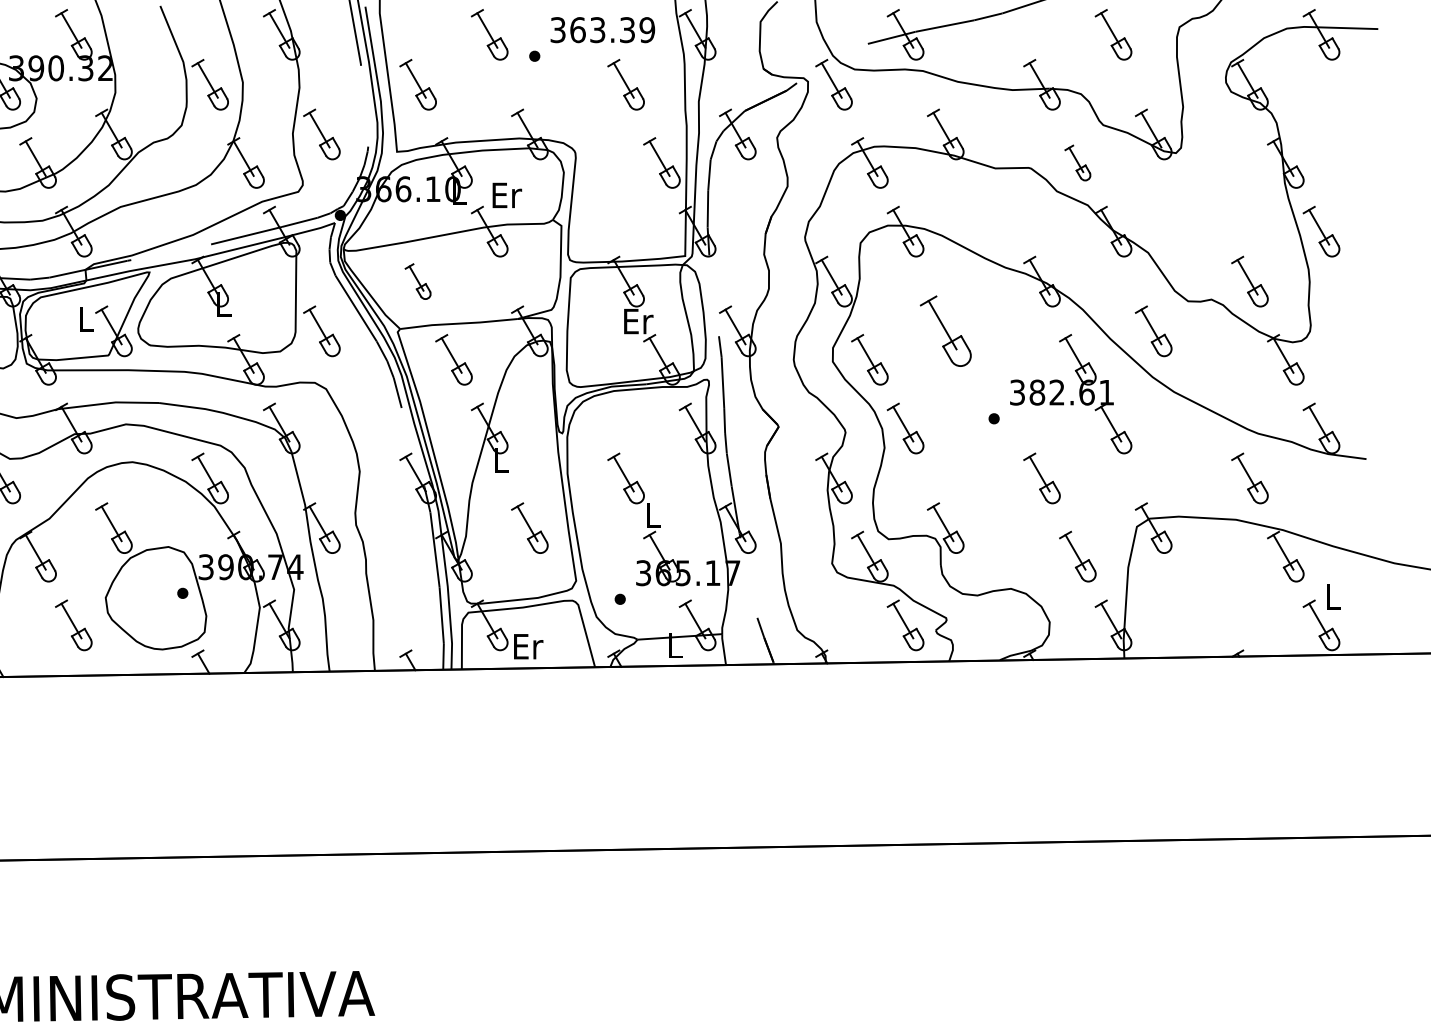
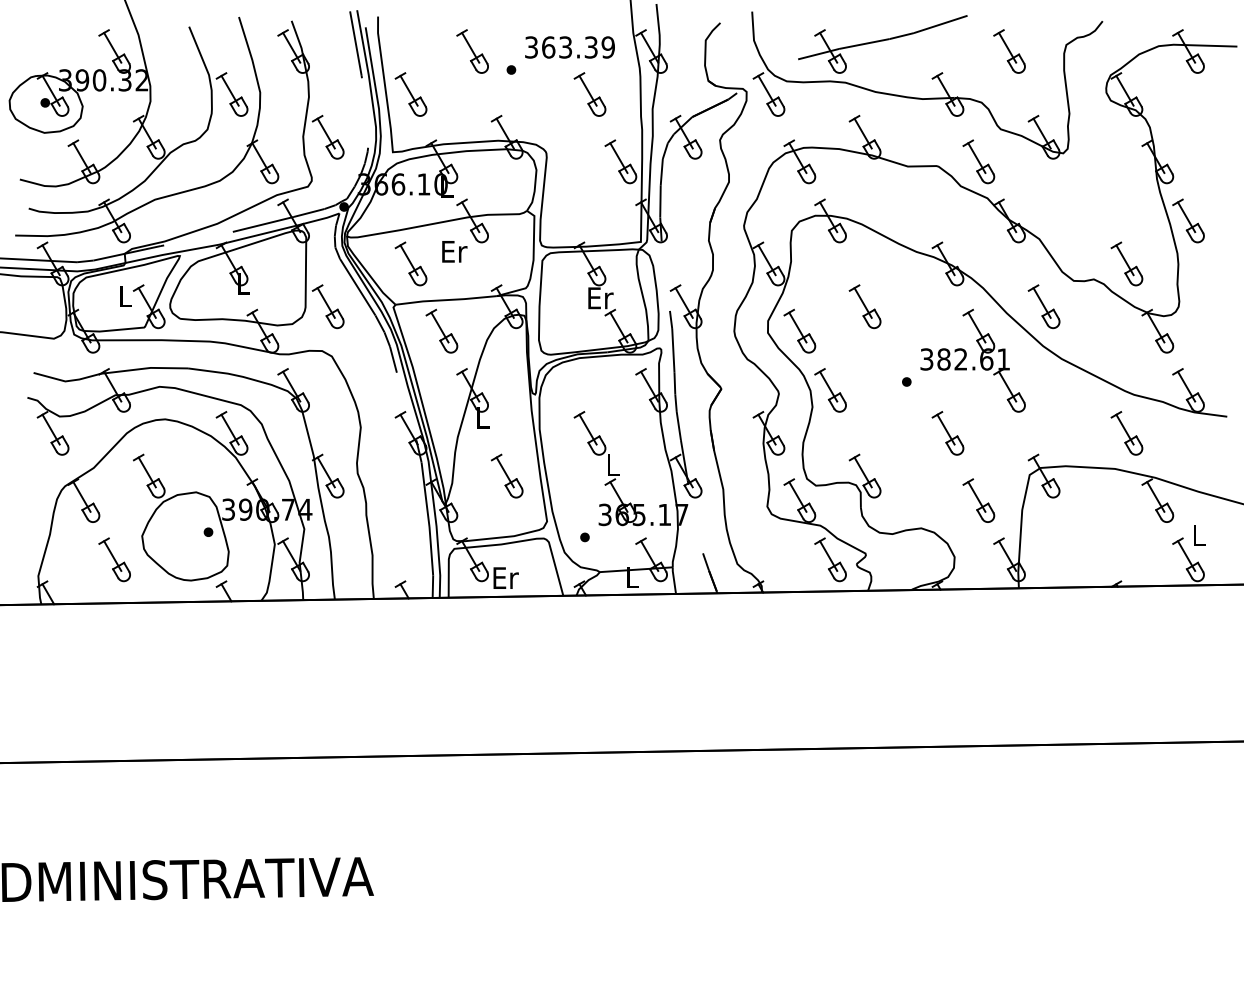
part: (1077, 162) -> (978, 161), size x1.43
text: (506, 195) -> (454, 251), moved
part: (417, 281) -> (410, 263), size x1.43
part: (944, 331) -> (864, 306), size x0.71

